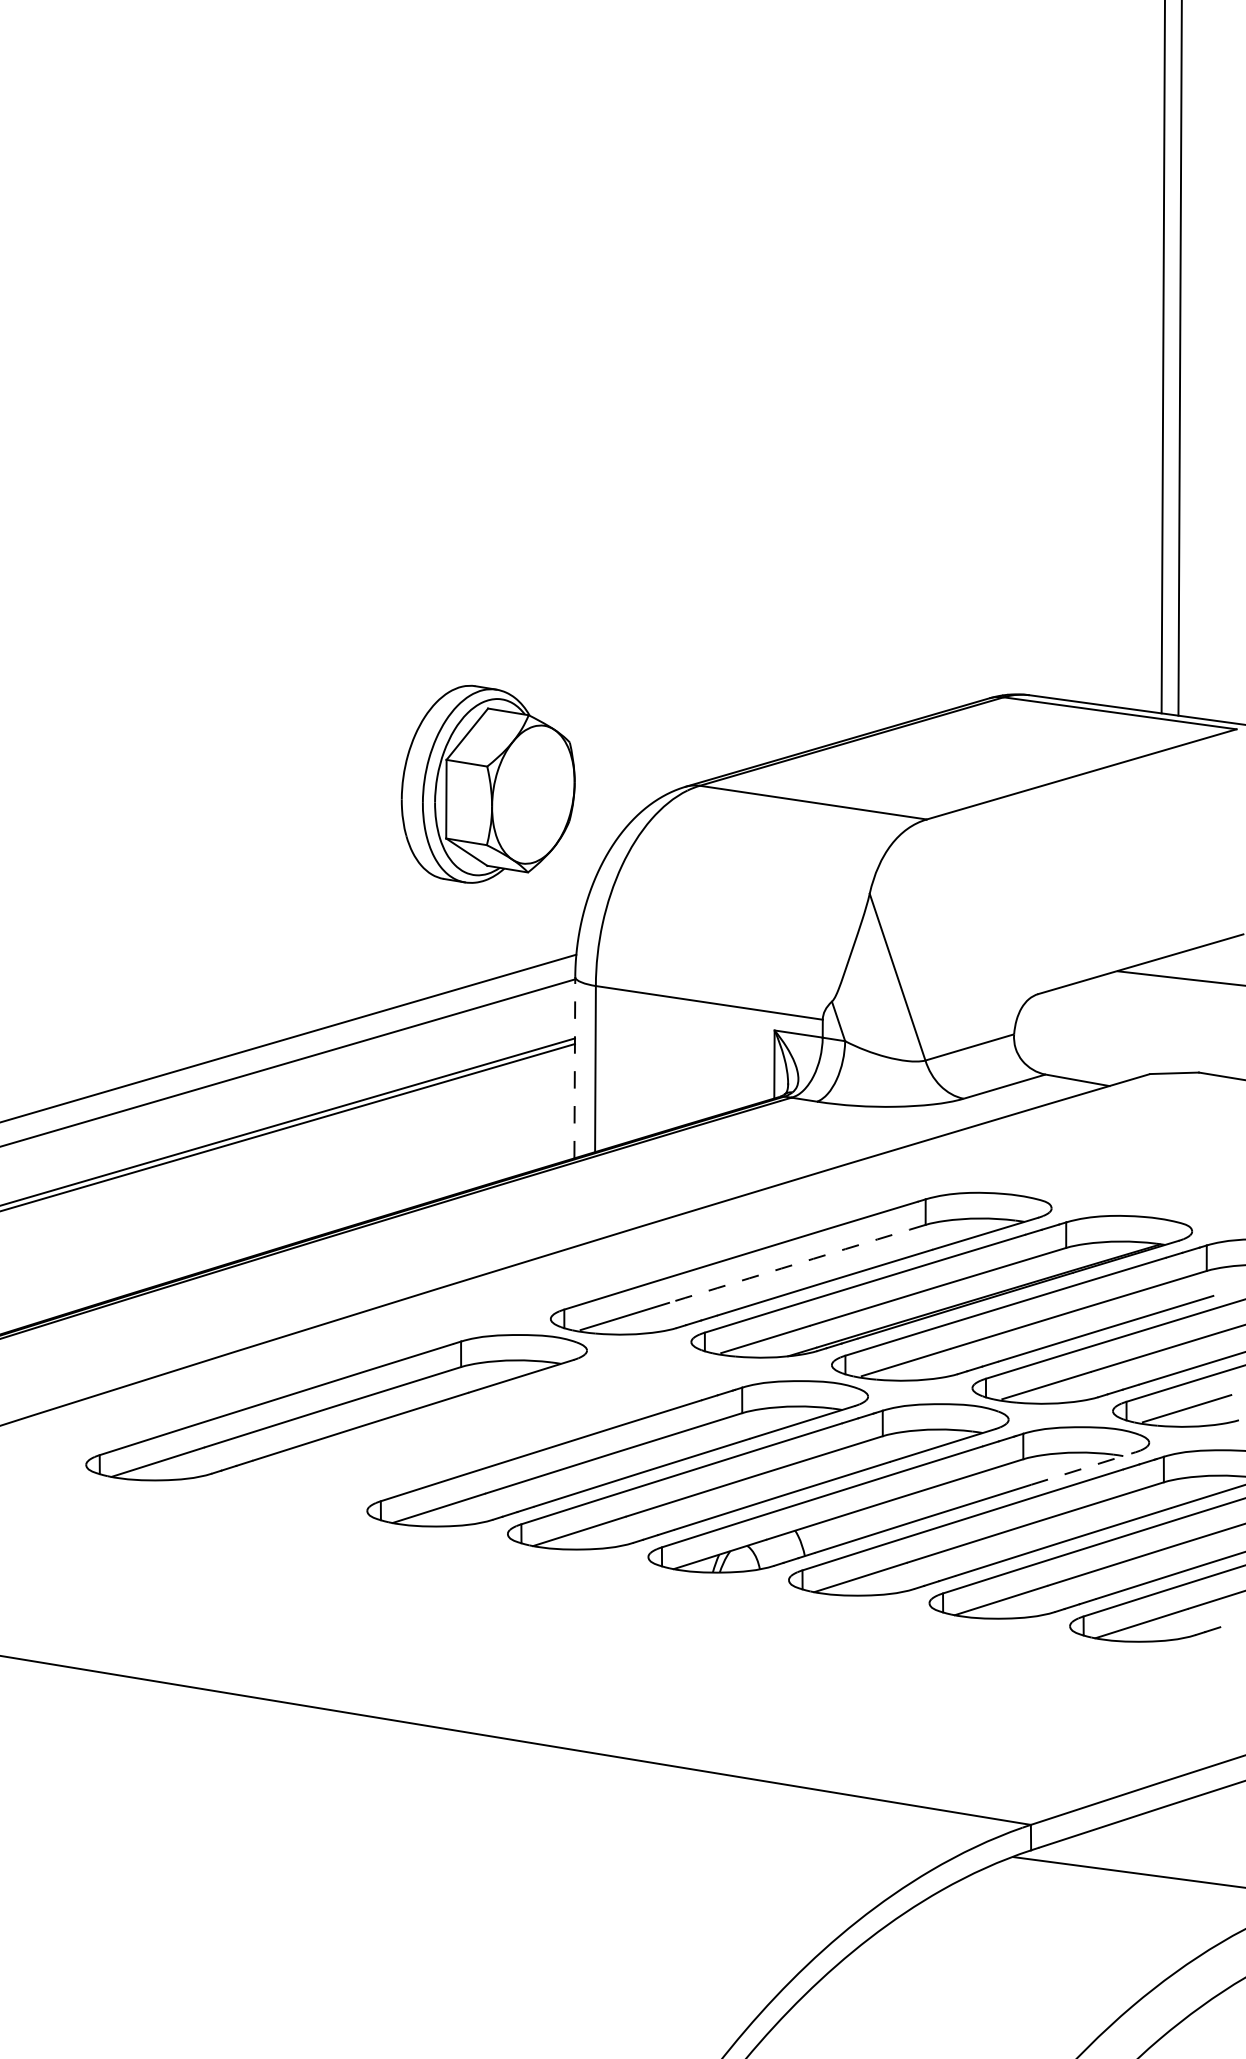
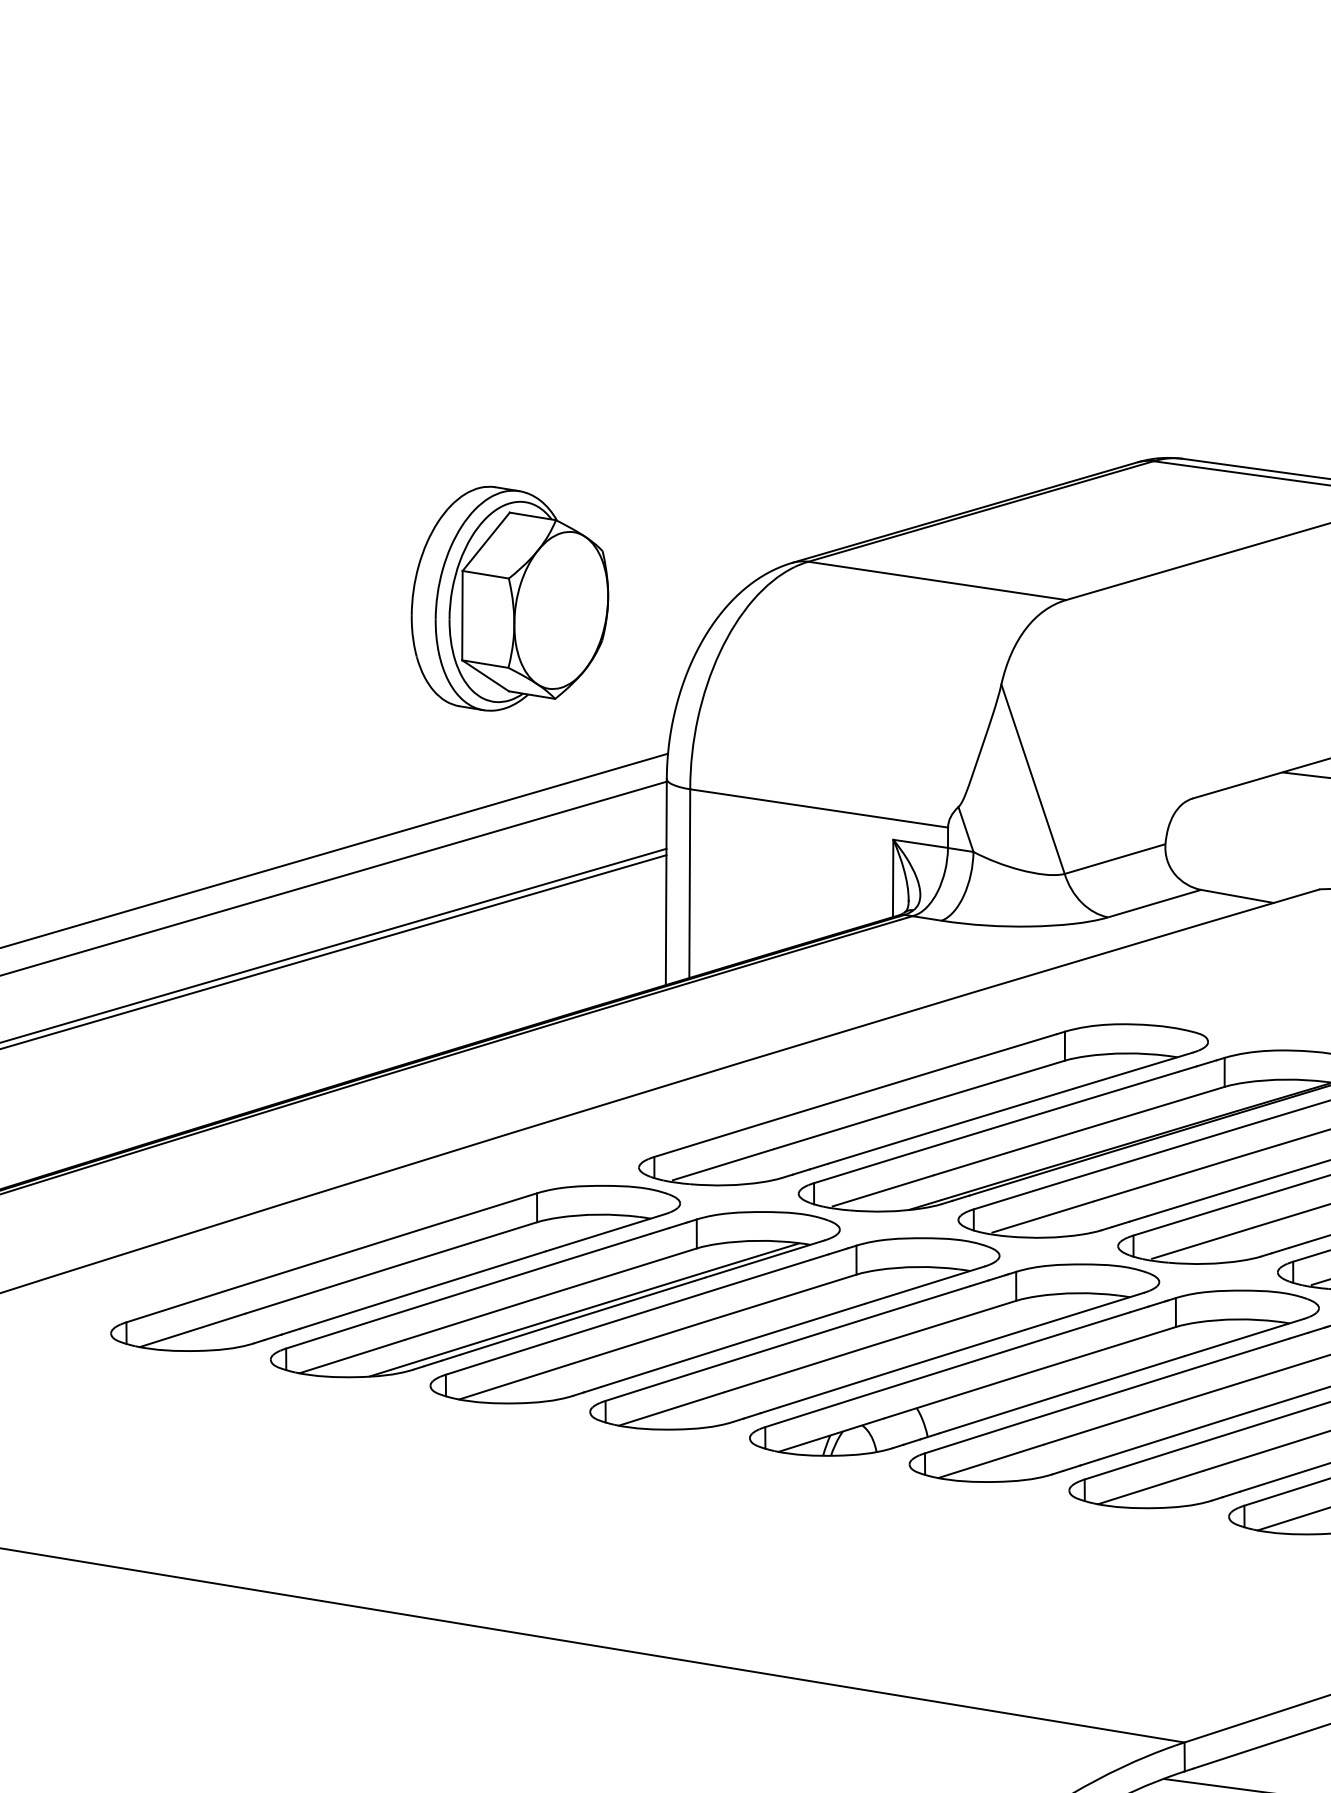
part: (487, 783) -> (509, 597), moved
line: (574, 1067) -> (665, 881), dashed -> solid
arc: (797, 1263) -> (919, 1104), dashed -> solid
part: (476, 1430) -> (554, 1294), added
line: (1083, 1468) -> (1244, 1337), dashed -> solid

